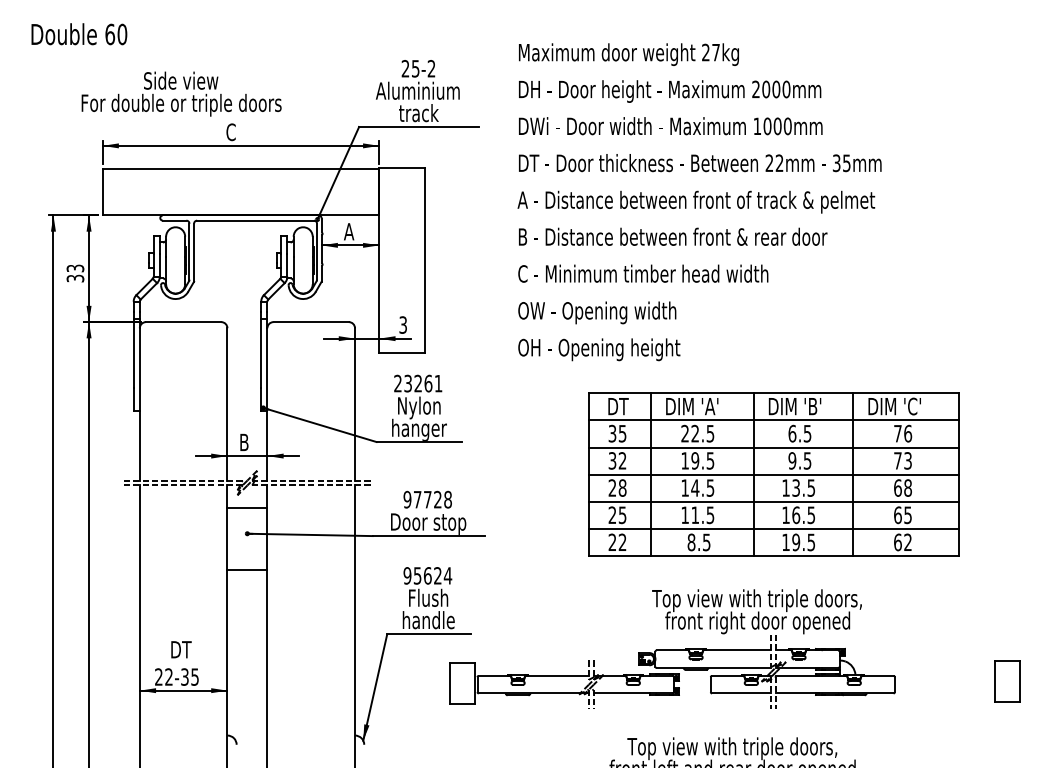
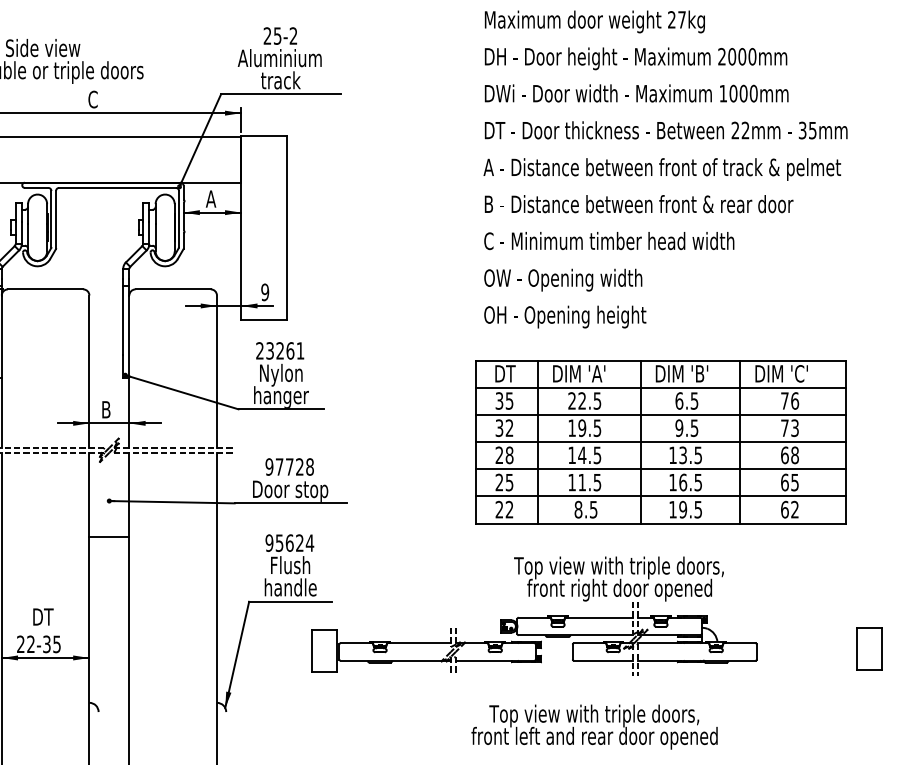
text: (699, 202) -> (665, 169), moved
text: (403, 324) -> (265, 291), 3 -> 9
part: (773, 474) -> (660, 441), moved
line: (247, 508) -> (109, 475), removed

